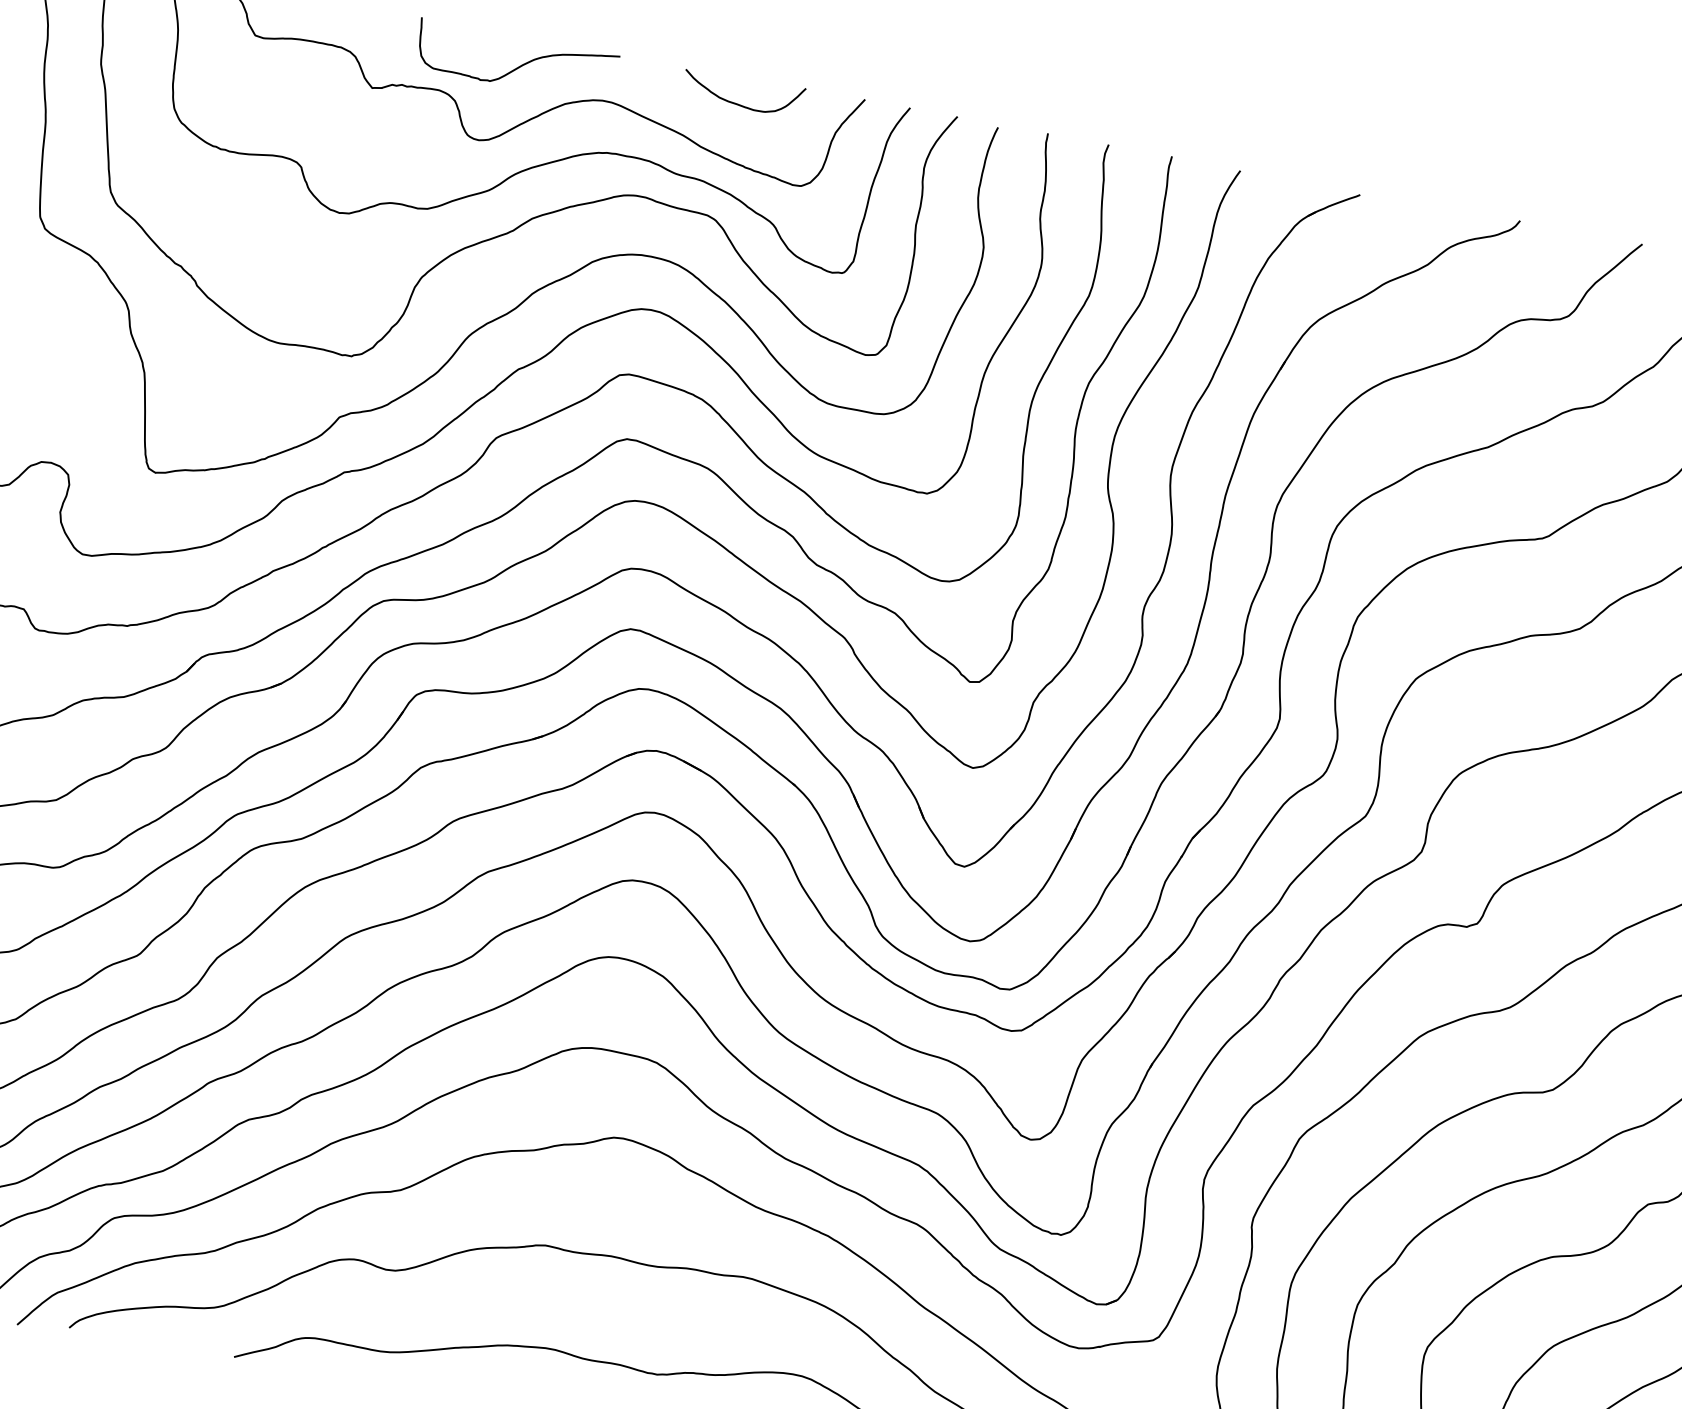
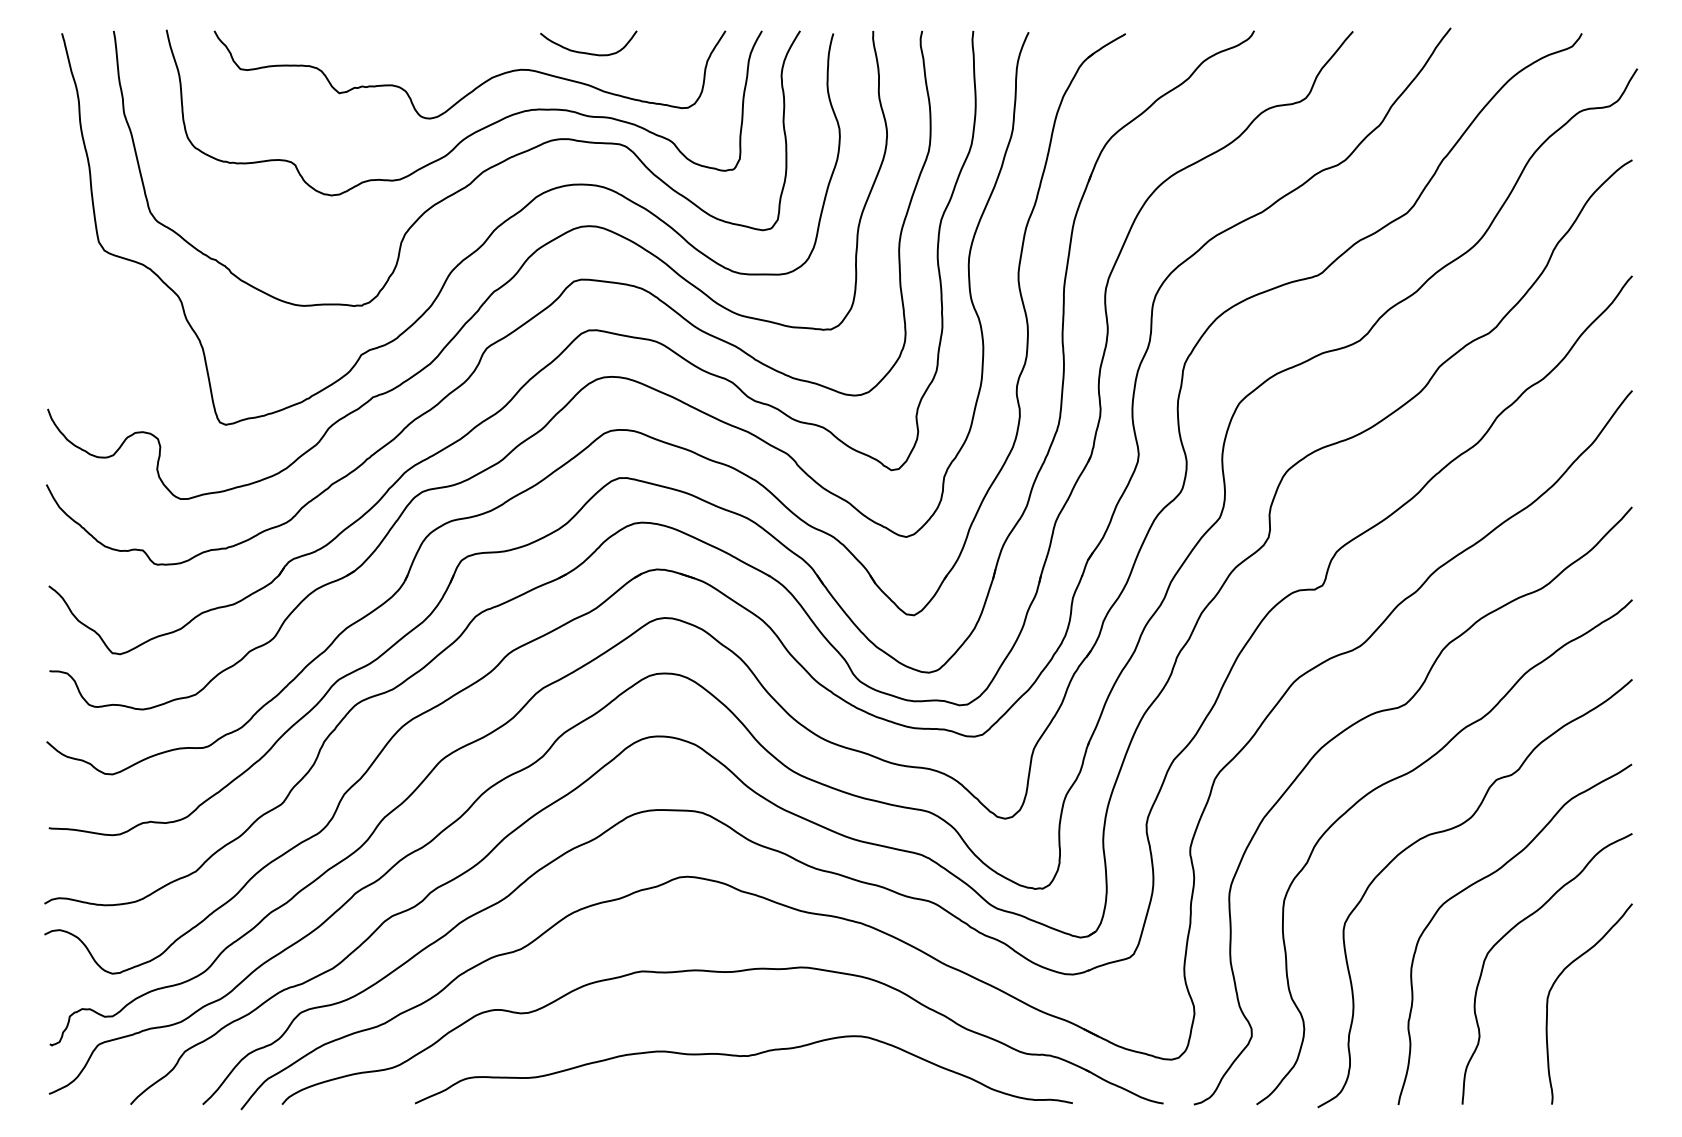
curve: (518, 65) -> (450, 54), removed
curve: (741, 104) -> (588, 52), moved

